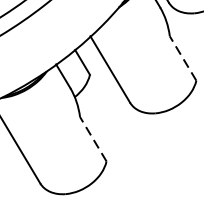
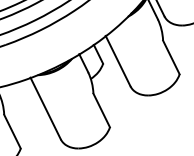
line: (183, 58) -> (171, 57), dashed -> solid
line: (93, 139) -> (101, 110), dashed -> solid

